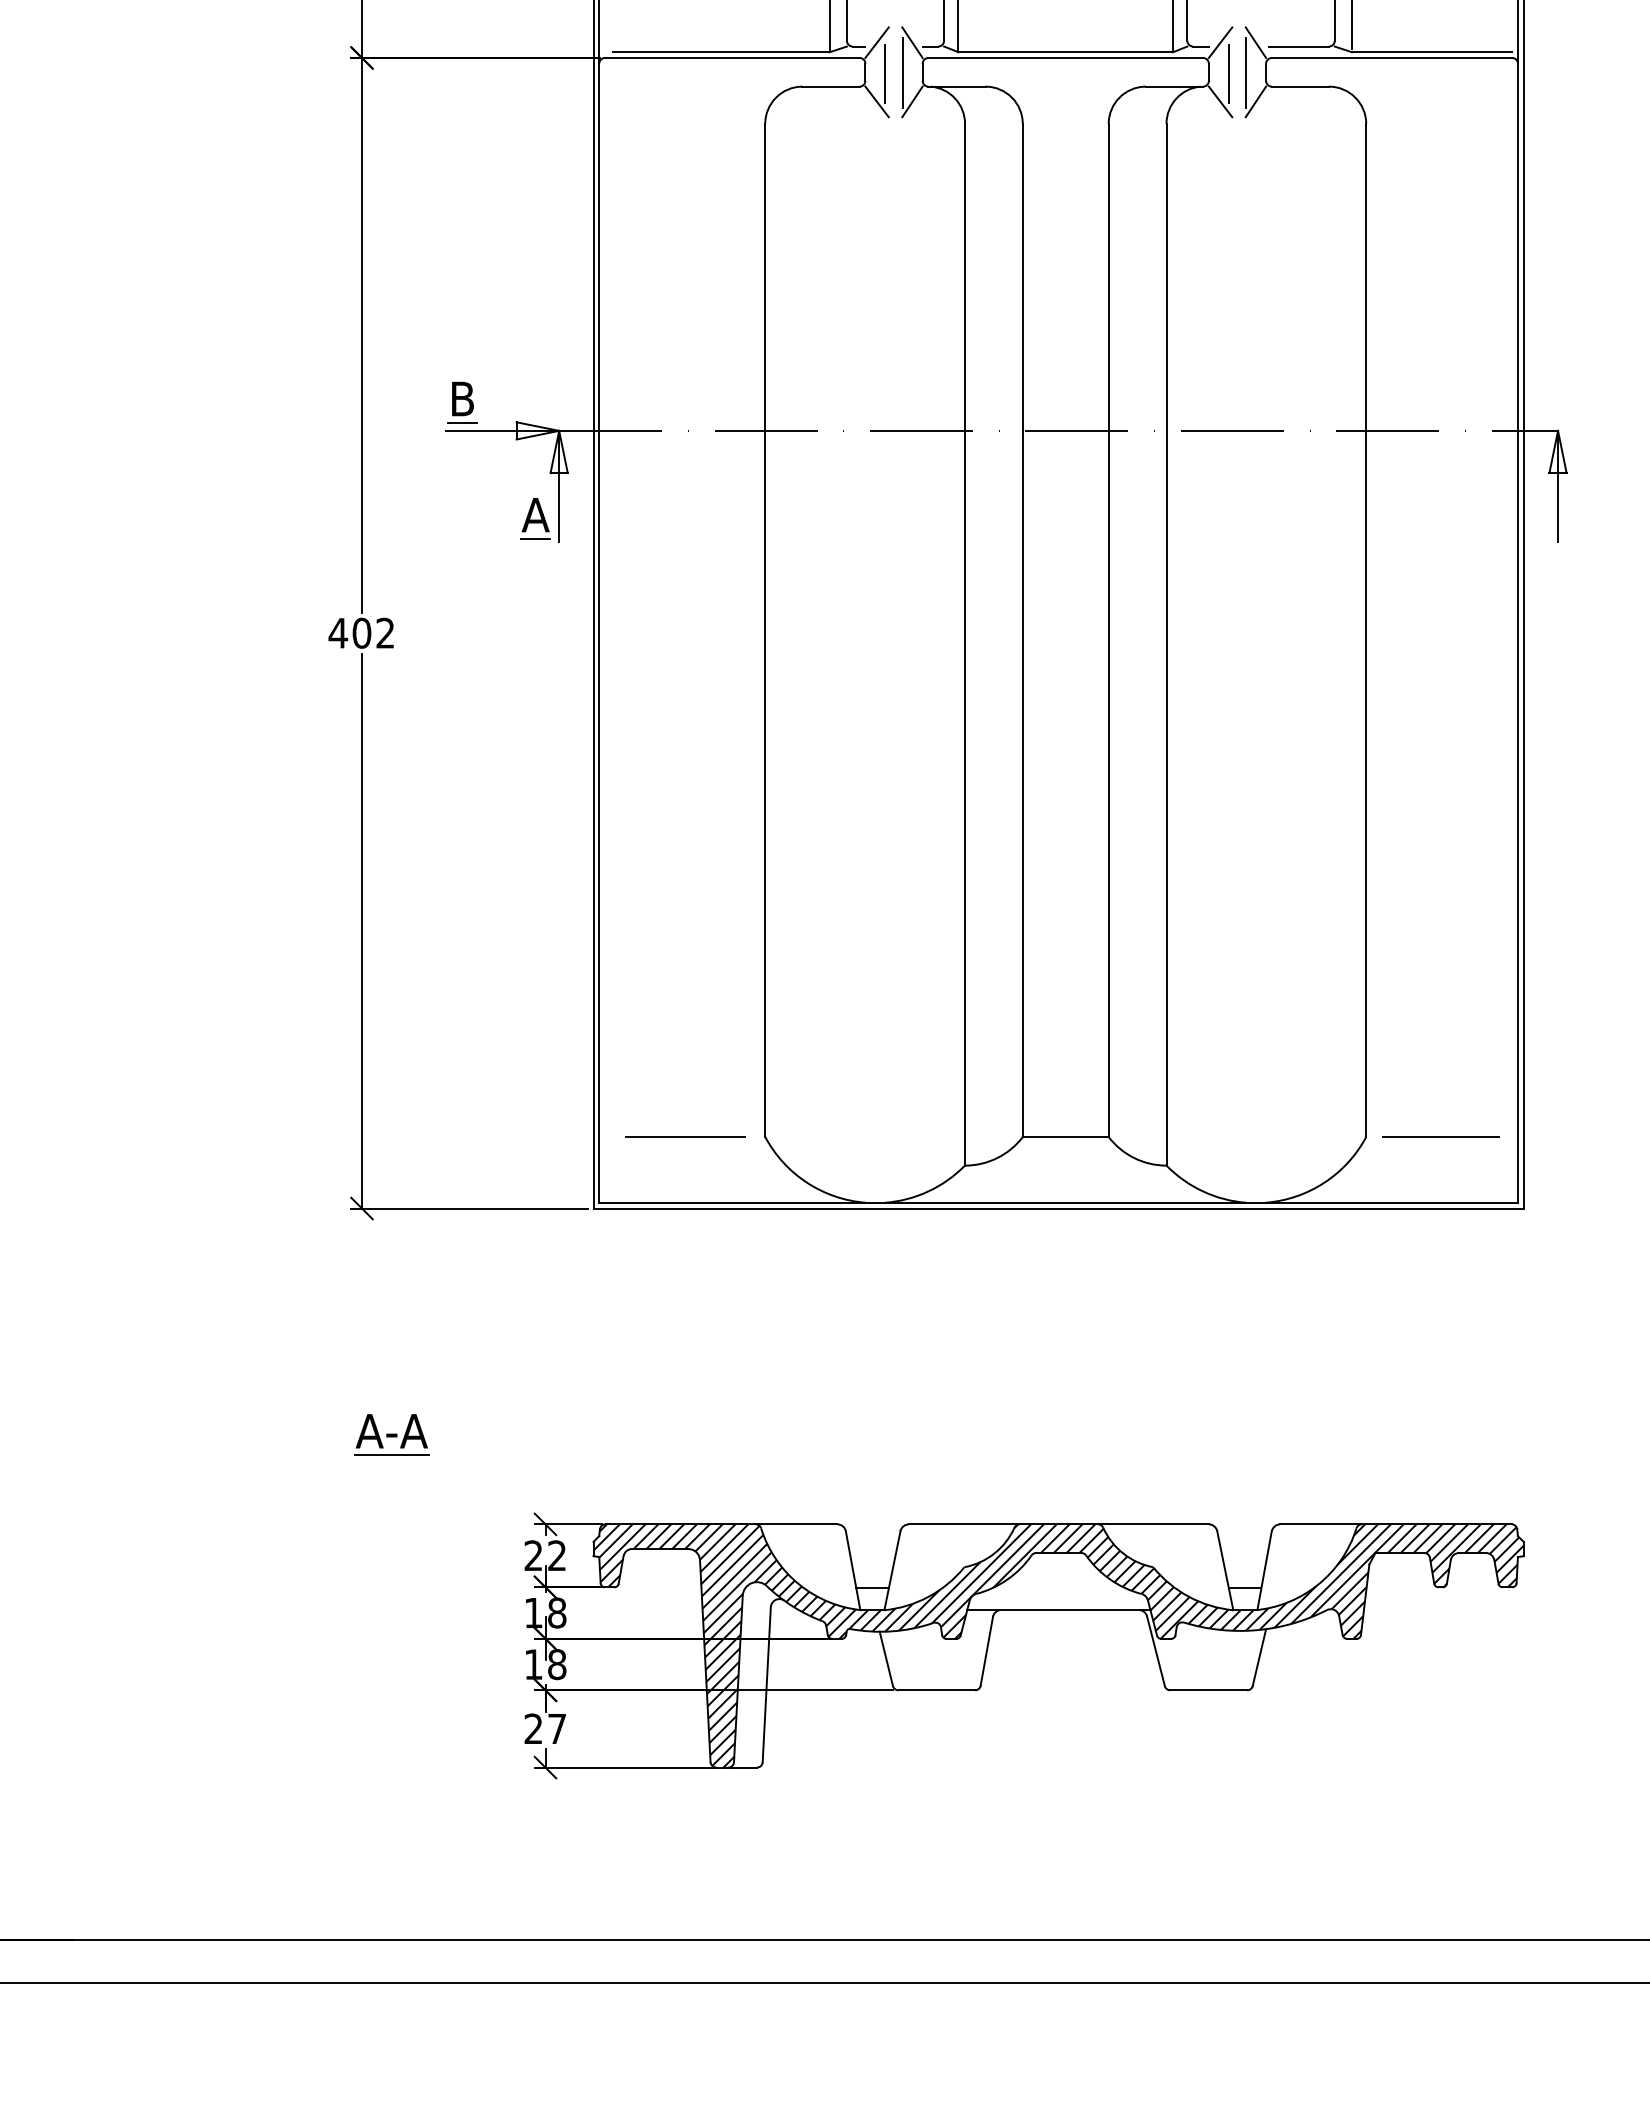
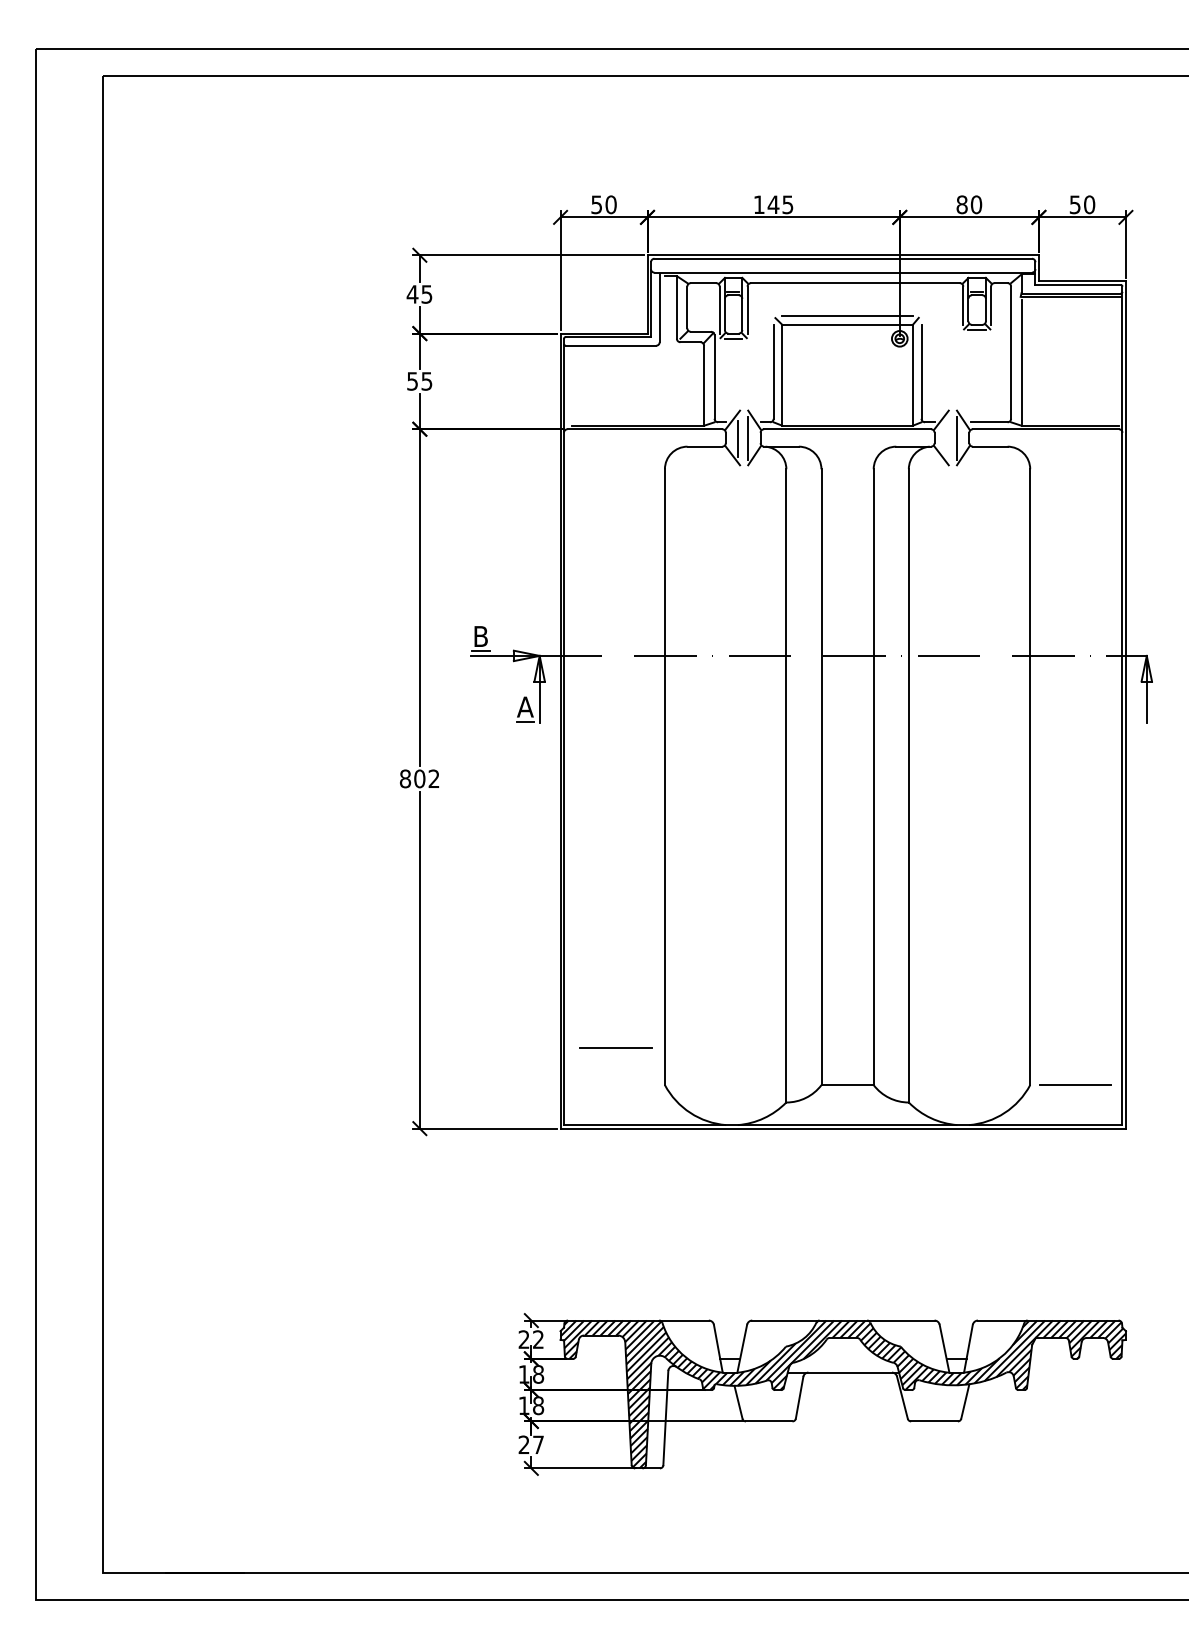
line: (1228, 73) -> (946, 438), removed
text: (338, 632) -> (405, 778), 402 -> 802
line: (683, 1135) -> (615, 1047), moved
part: (391, 1435) -> (437, 1266), removed

